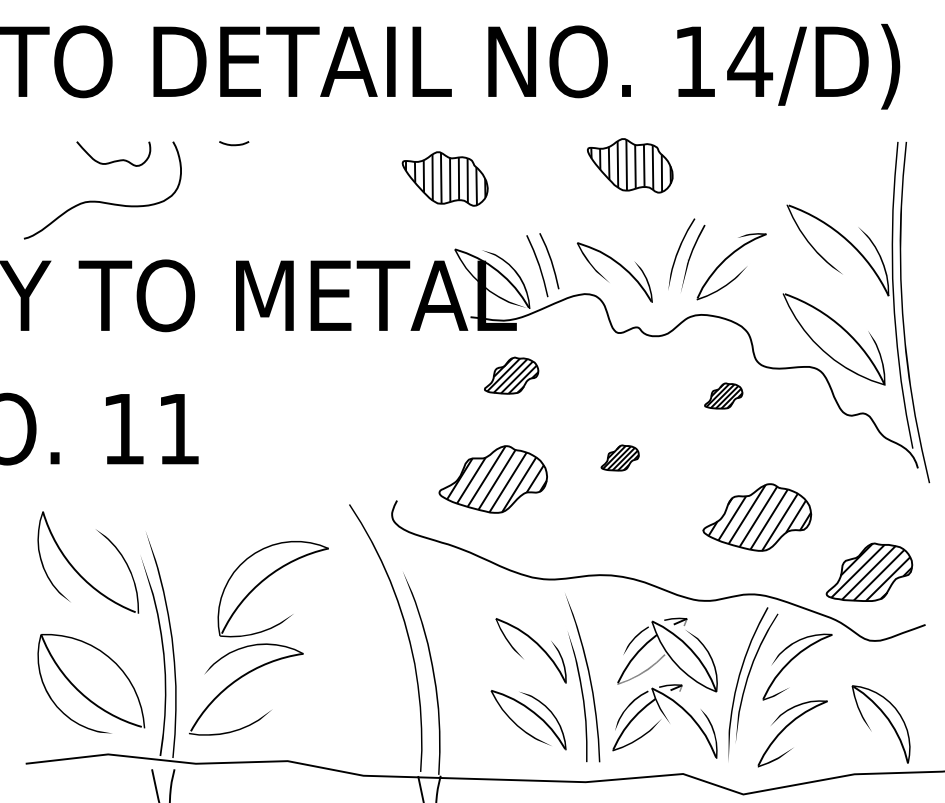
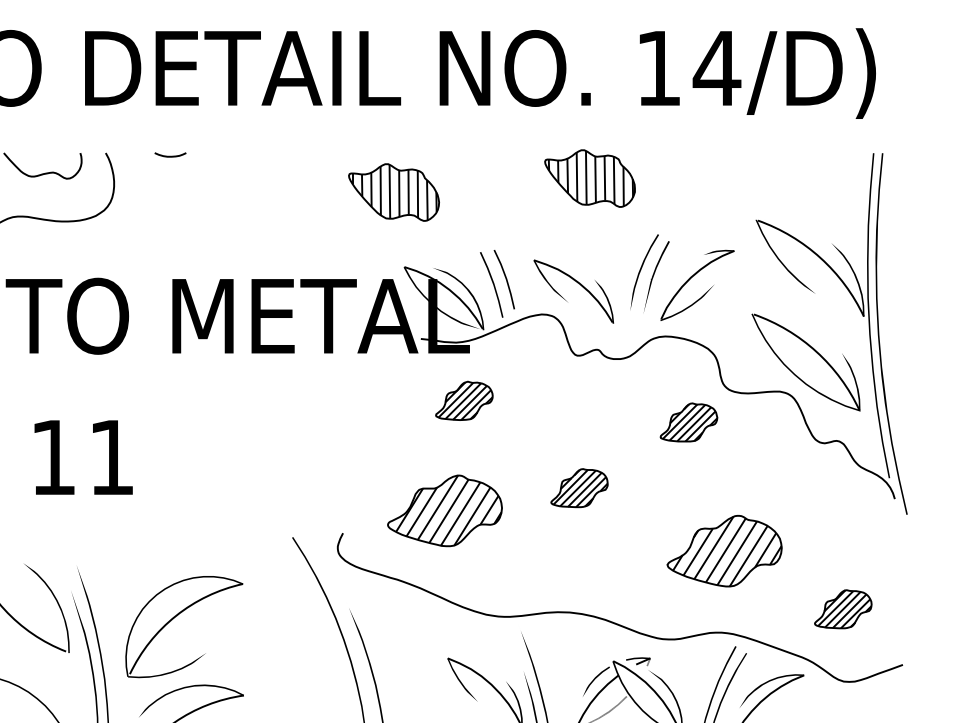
part: (723, 395) -> (688, 421), size x1.43
part: (619, 457) -> (578, 487), size x1.43
part: (868, 572) -> (842, 609), size x0.62
part: (266, 579) -> (177, 616), moved

